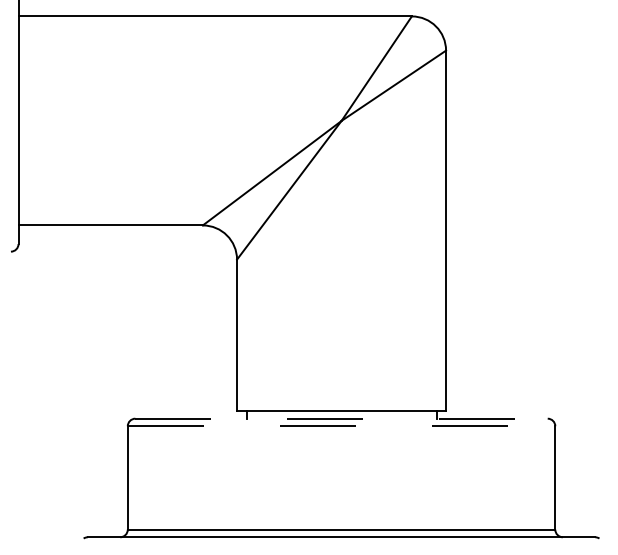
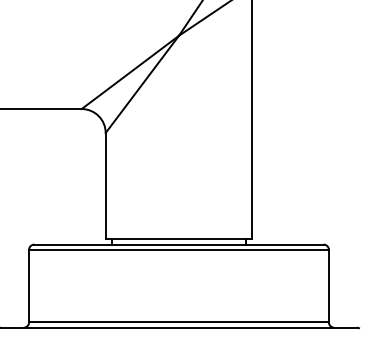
line: (342, 418) -> (179, 244), dashed -> solid
line: (341, 426) -> (178, 250), dashed -> solid

